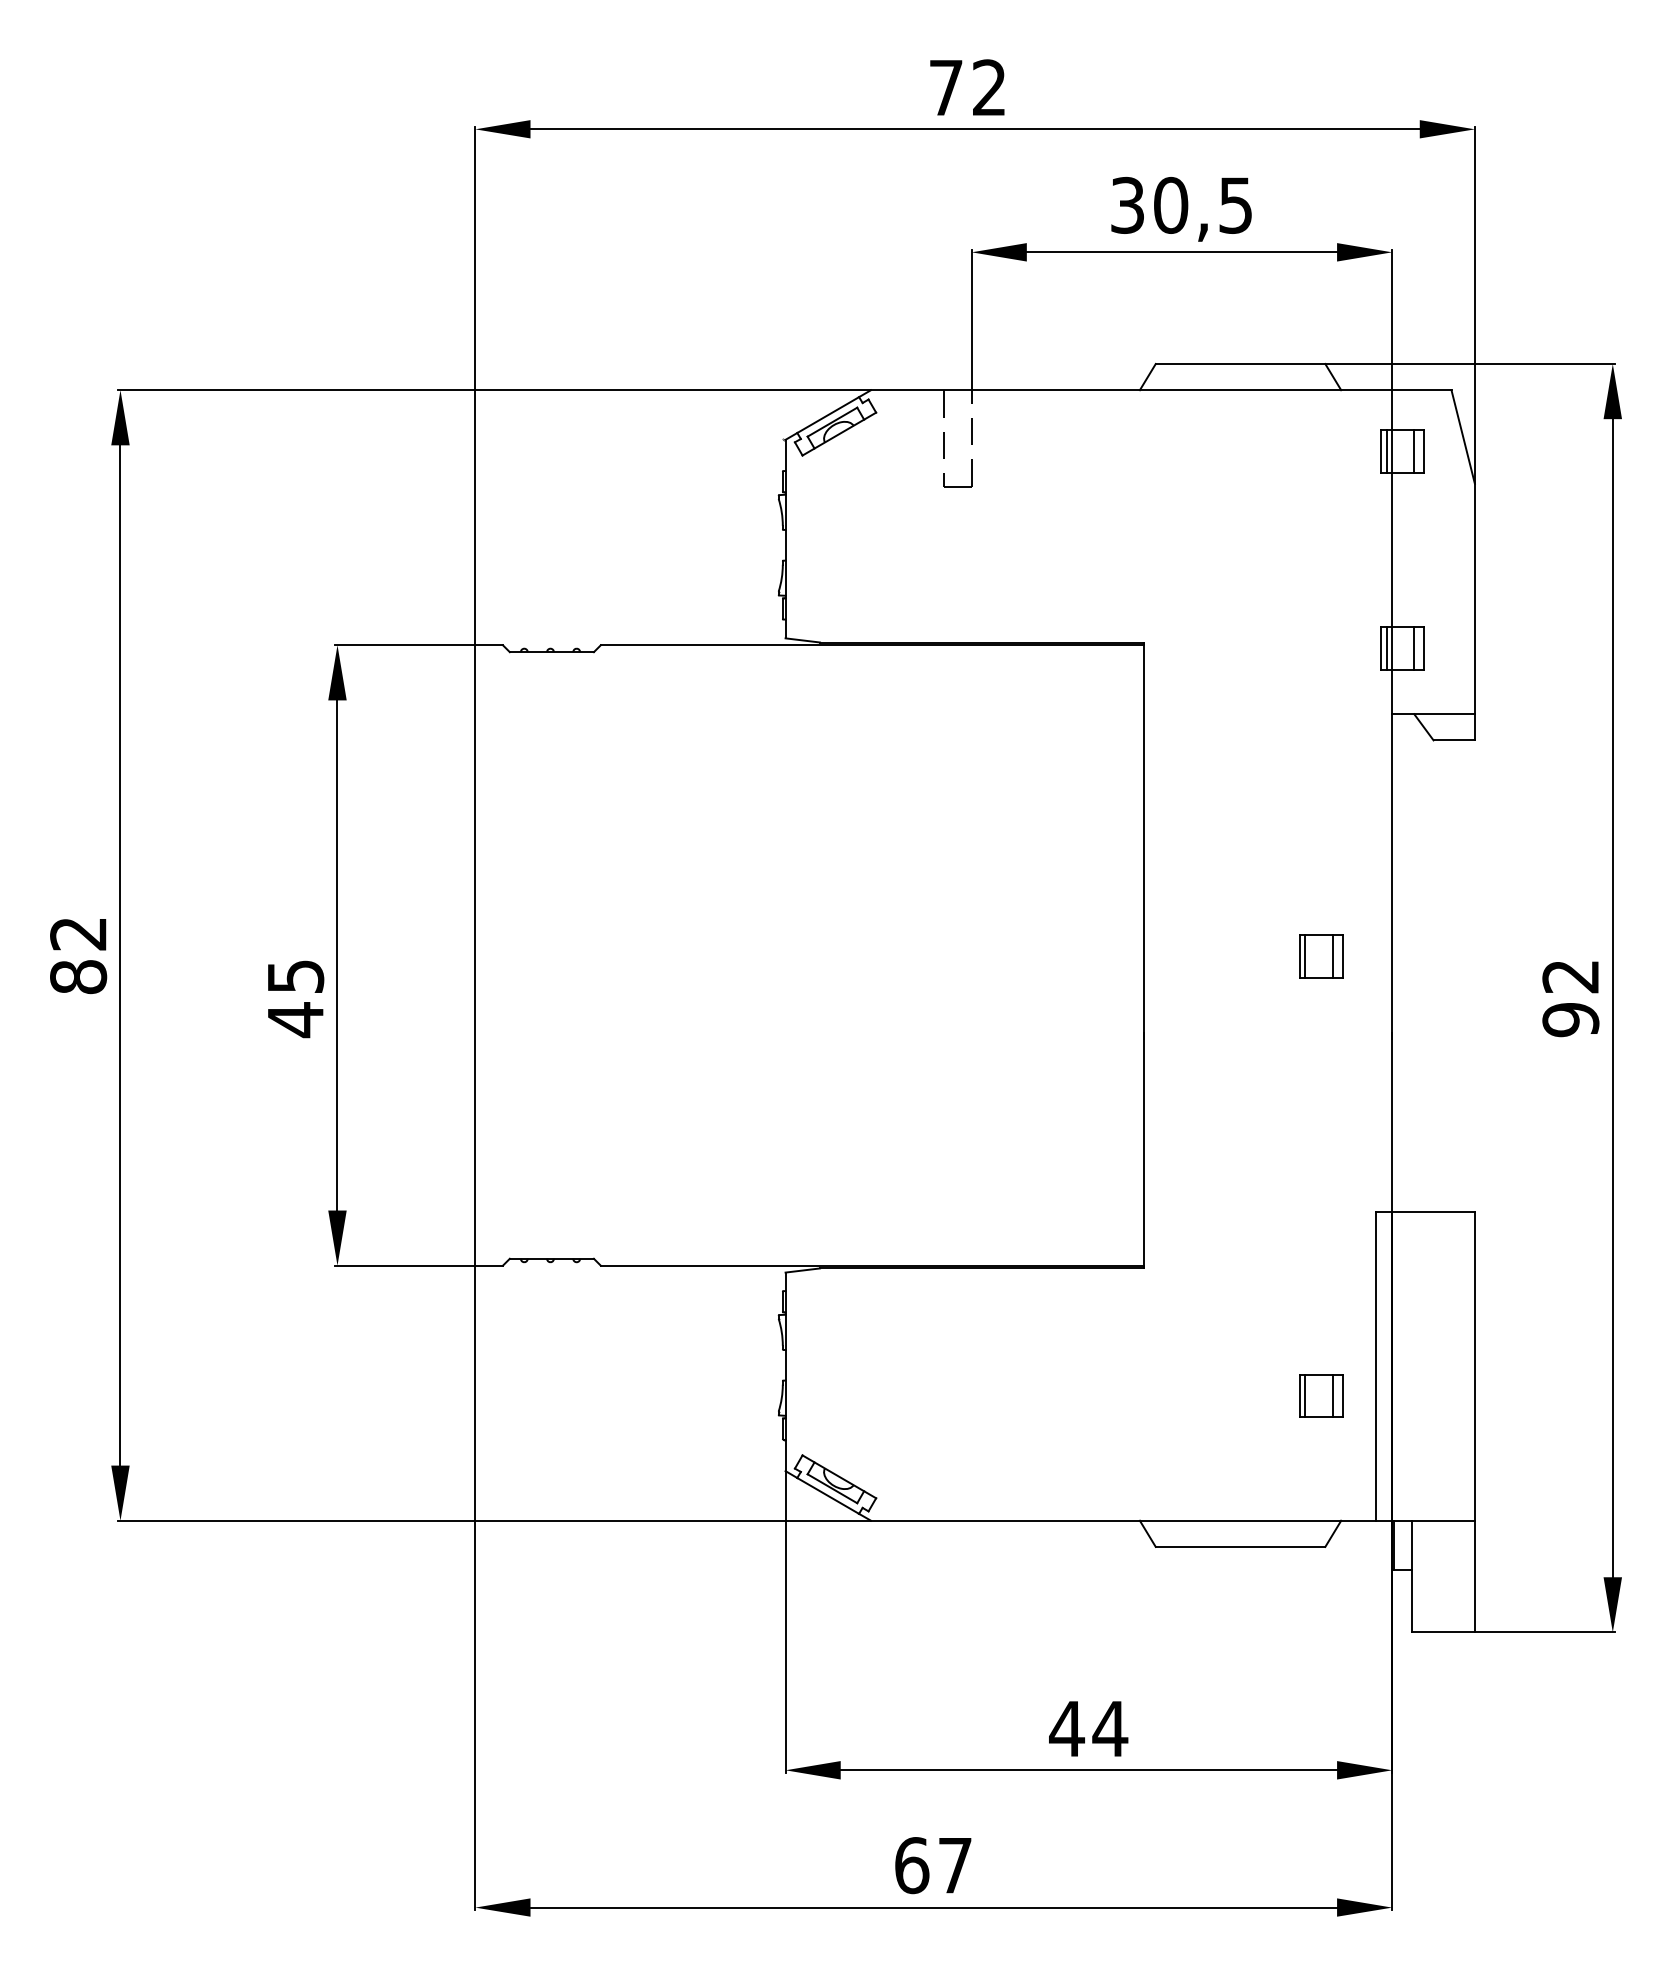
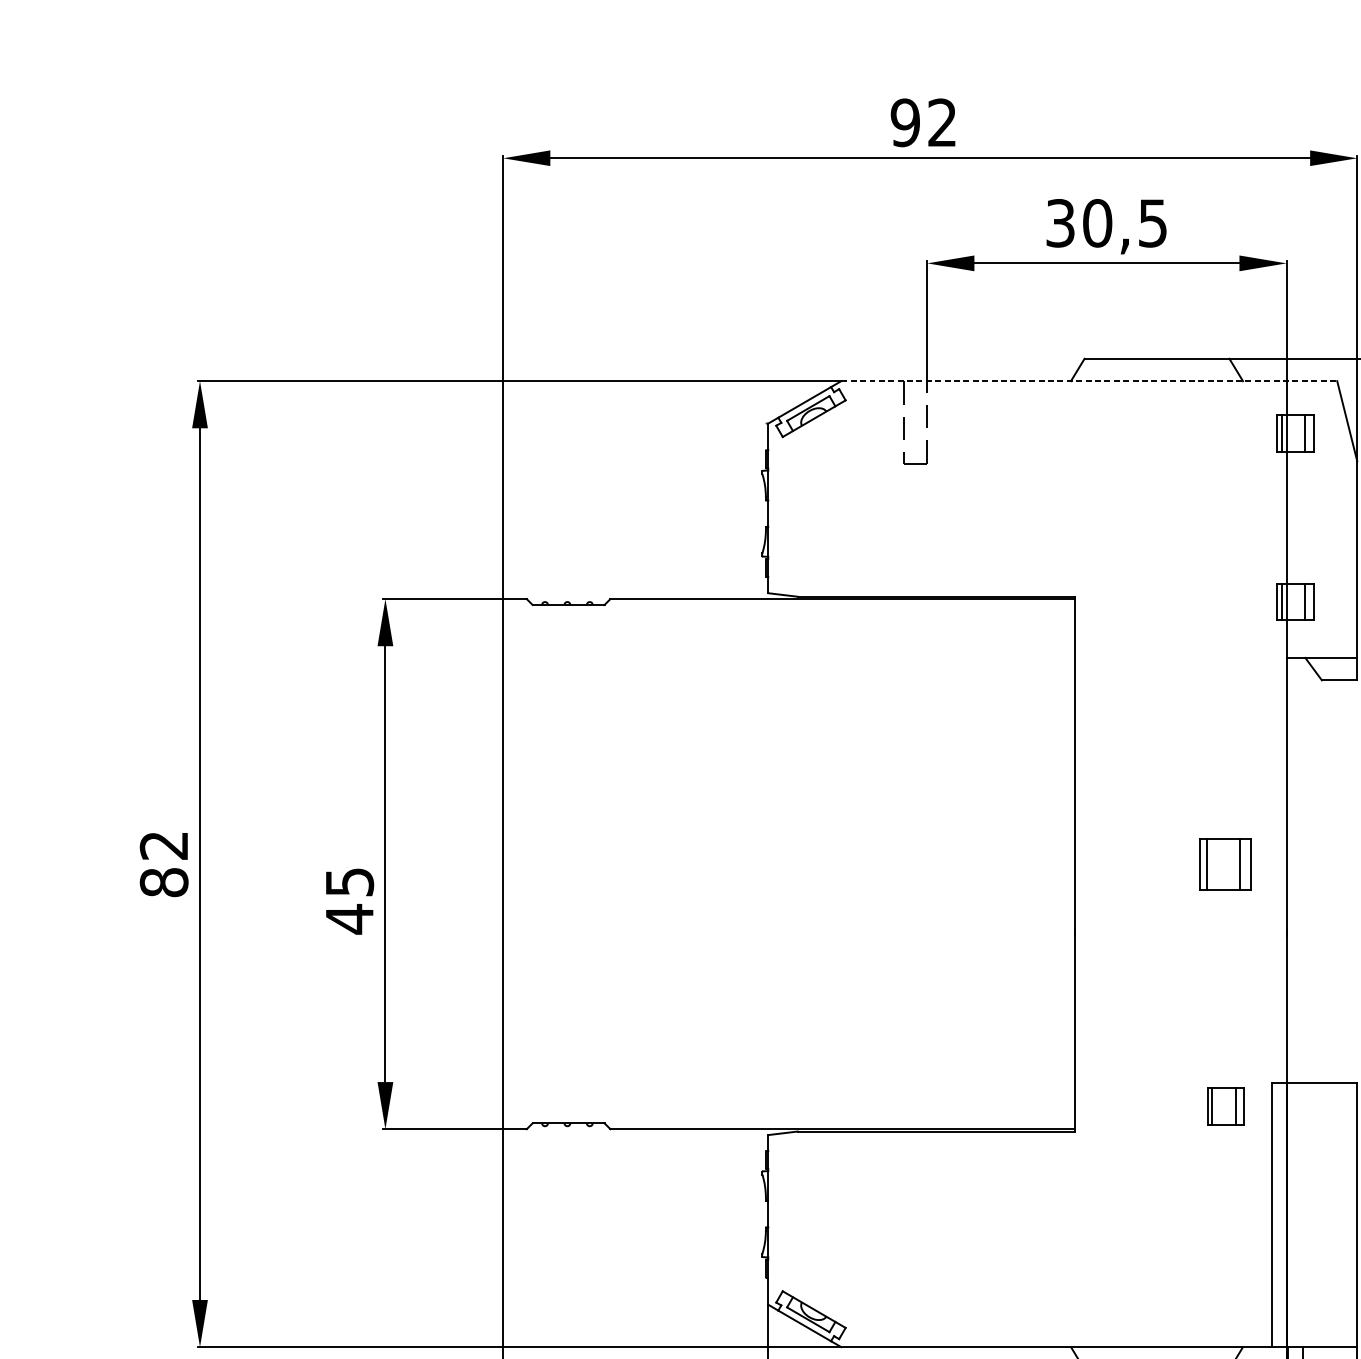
text: (946, 87) -> (905, 122), 72 -> 92
line: (1161, 390) -> (1089, 381), solid -> dashed
part: (1321, 956) -> (1226, 865), size x1.4
part: (1321, 1395) -> (1226, 1105), moved

